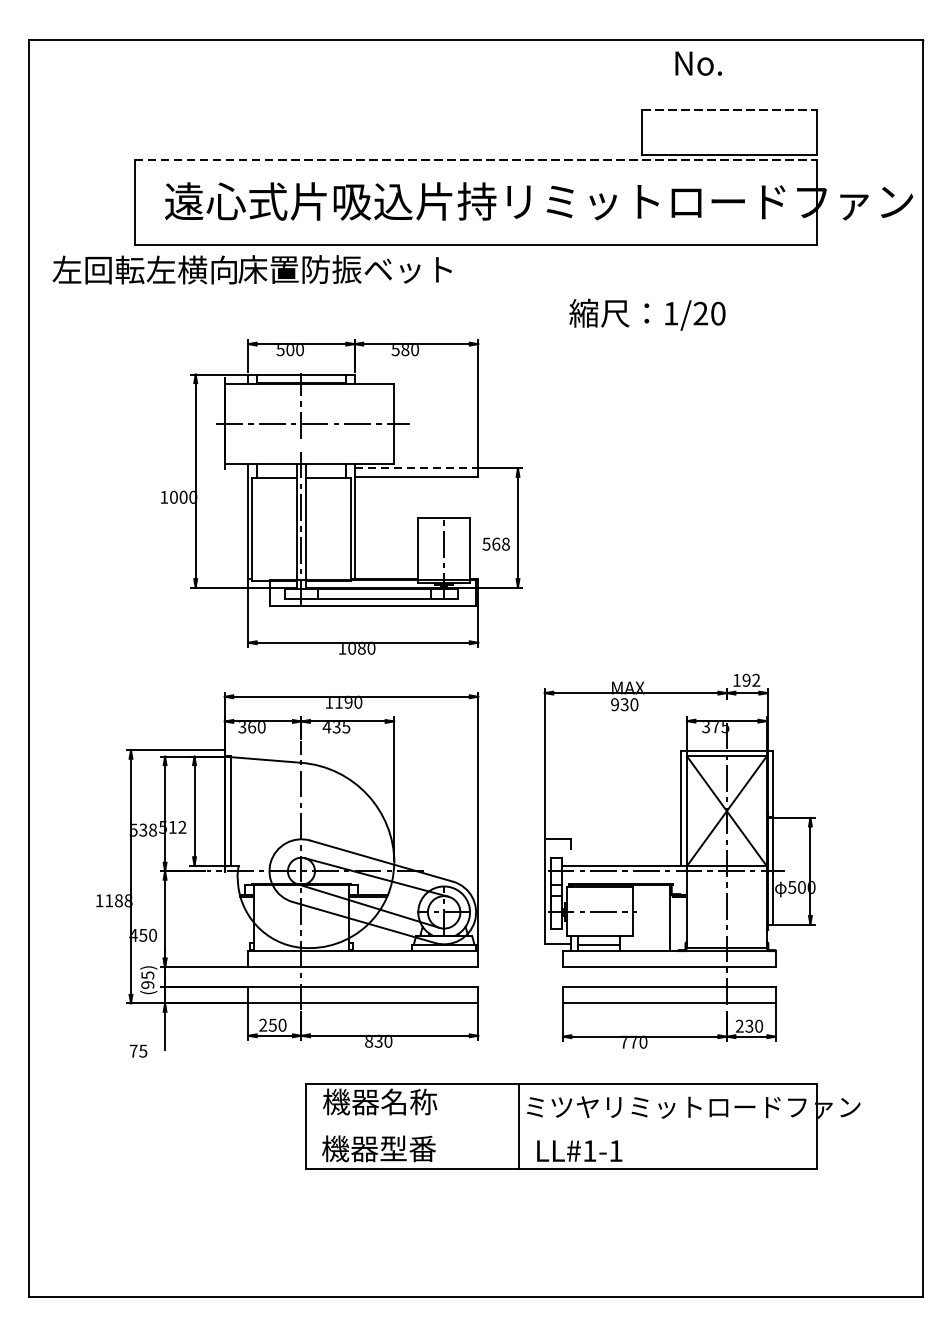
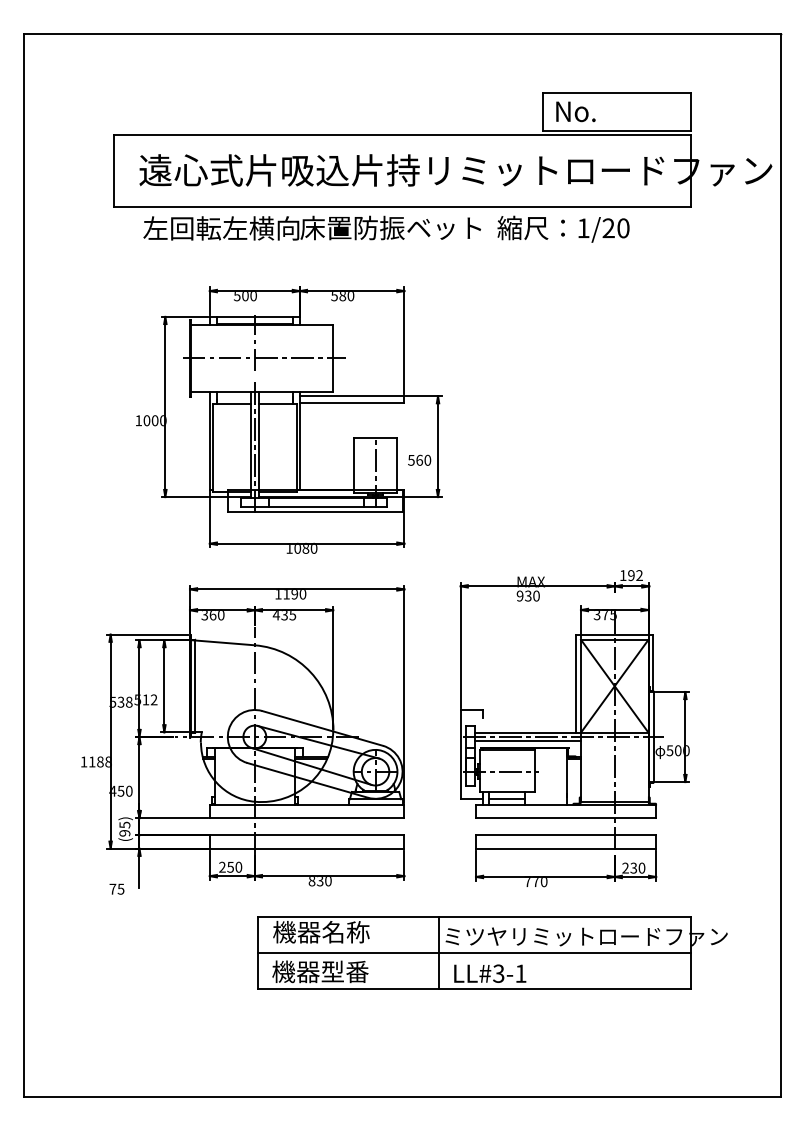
text: (698, 63) -> (575, 111), moved
line: (730, 109) -> (617, 92), dashed -> solid
line: (476, 160) -> (402, 135), dashed -> solid
text: (251, 268) -> (311, 227), moved
text: (647, 313) -> (563, 228), moved
line: (416, 468) -> (352, 396), dashed -> solid
text: (505, 544) -> (427, 460), 568 -> 560
line: (623, 876) -> (527, 741), added
line: (561, 1125) -> (474, 952), added
text: (589, 1150) -> (498, 973), LL#1-1 -> LL#3-1

